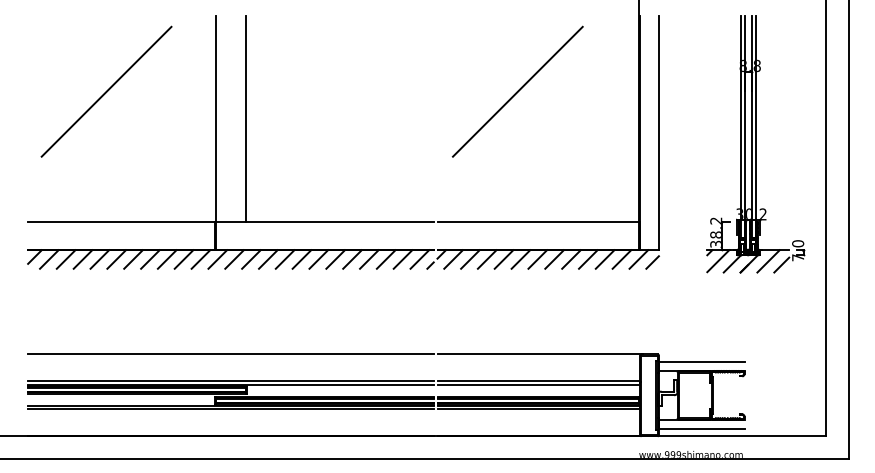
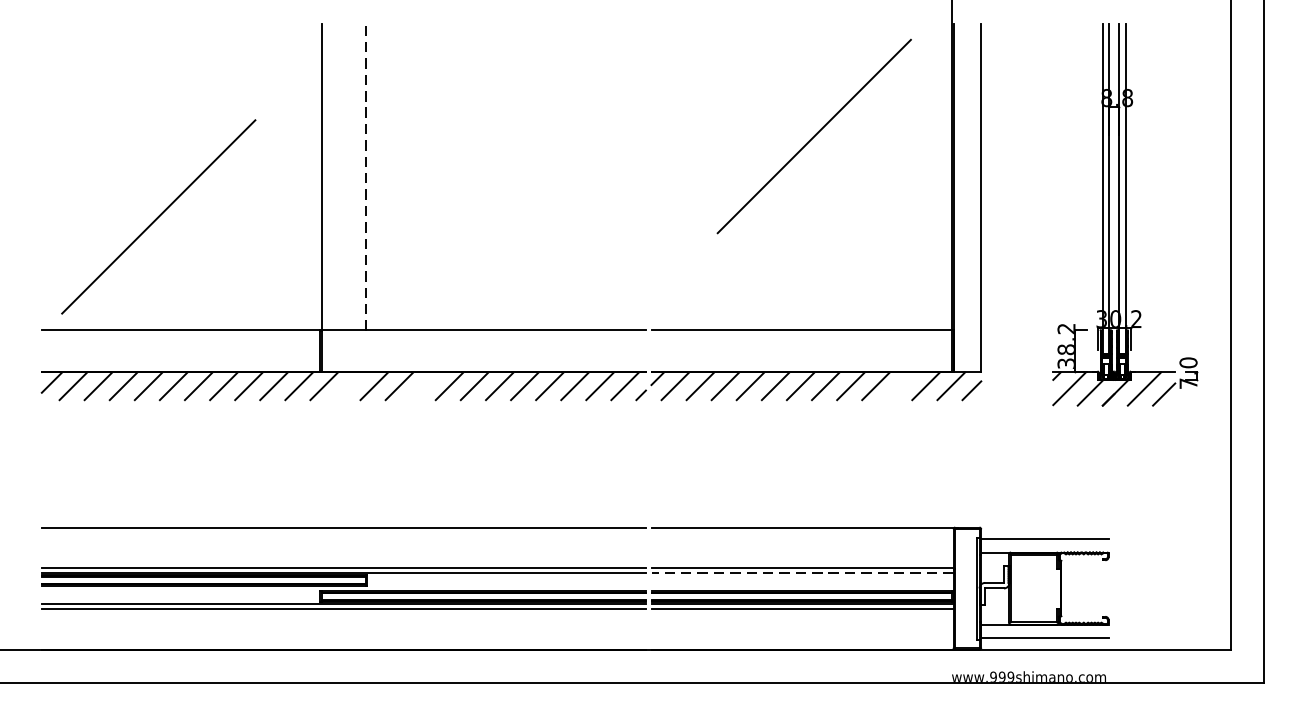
line: (106, 91) -> (158, 216), moved
line: (517, 91) -> (813, 136), moved
line: (245, 118) -> (365, 176), solid -> dashed
line: (234, 259) -> (349, 386), removed
line: (284, 259) -> (423, 386), removed
line: (604, 259) -> (900, 386), removed
line: (538, 385) -> (801, 573), solid -> dashed

